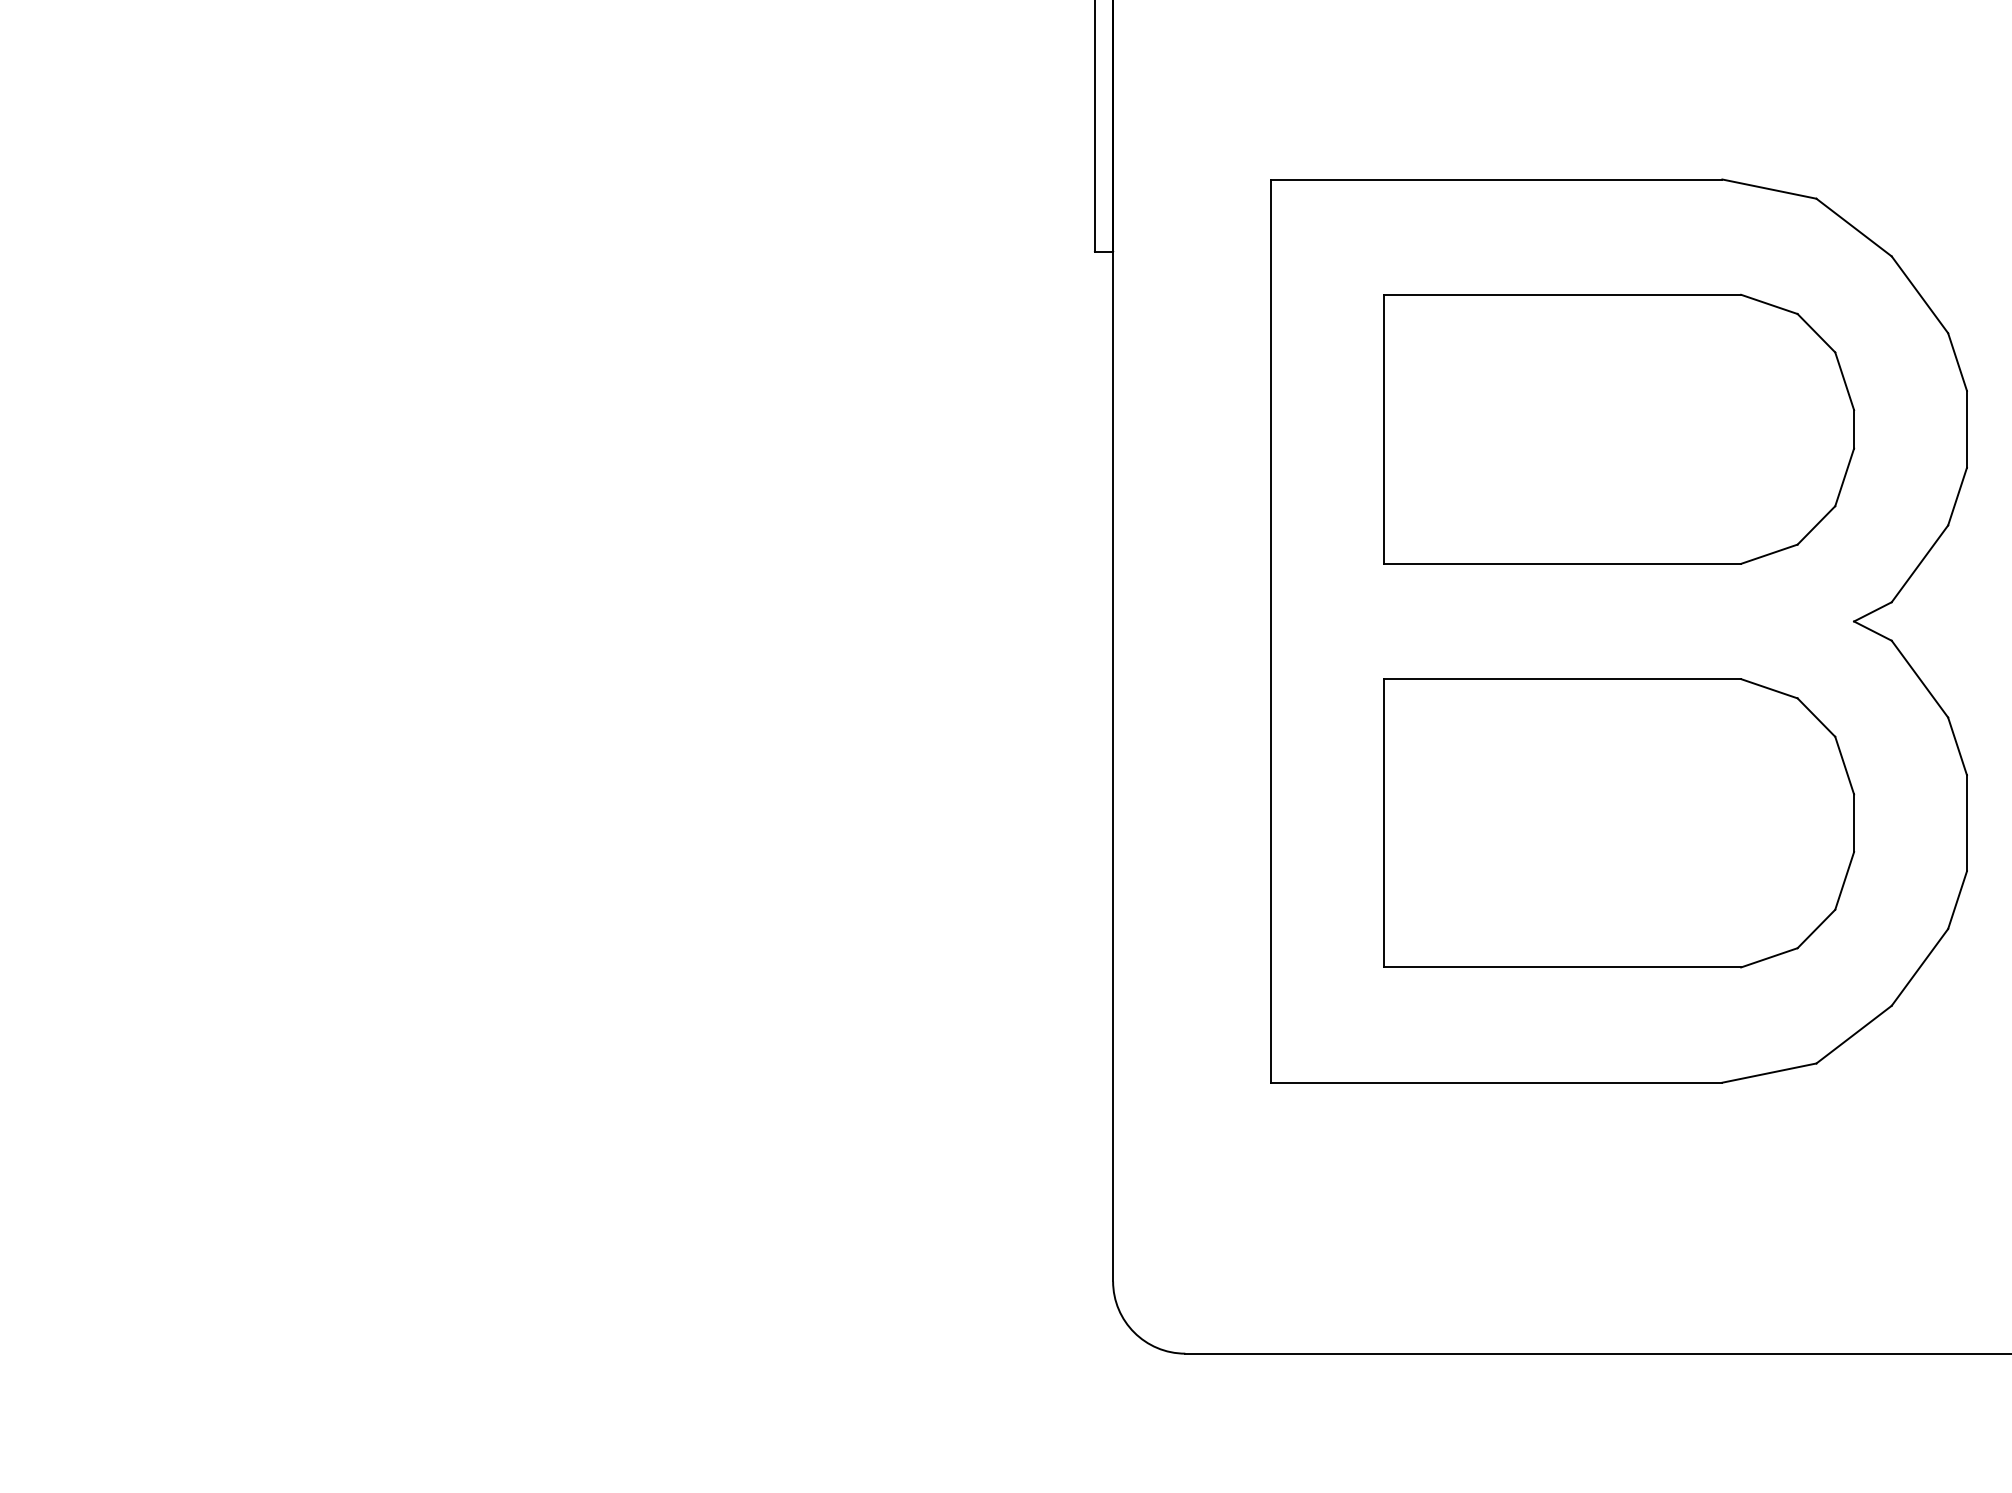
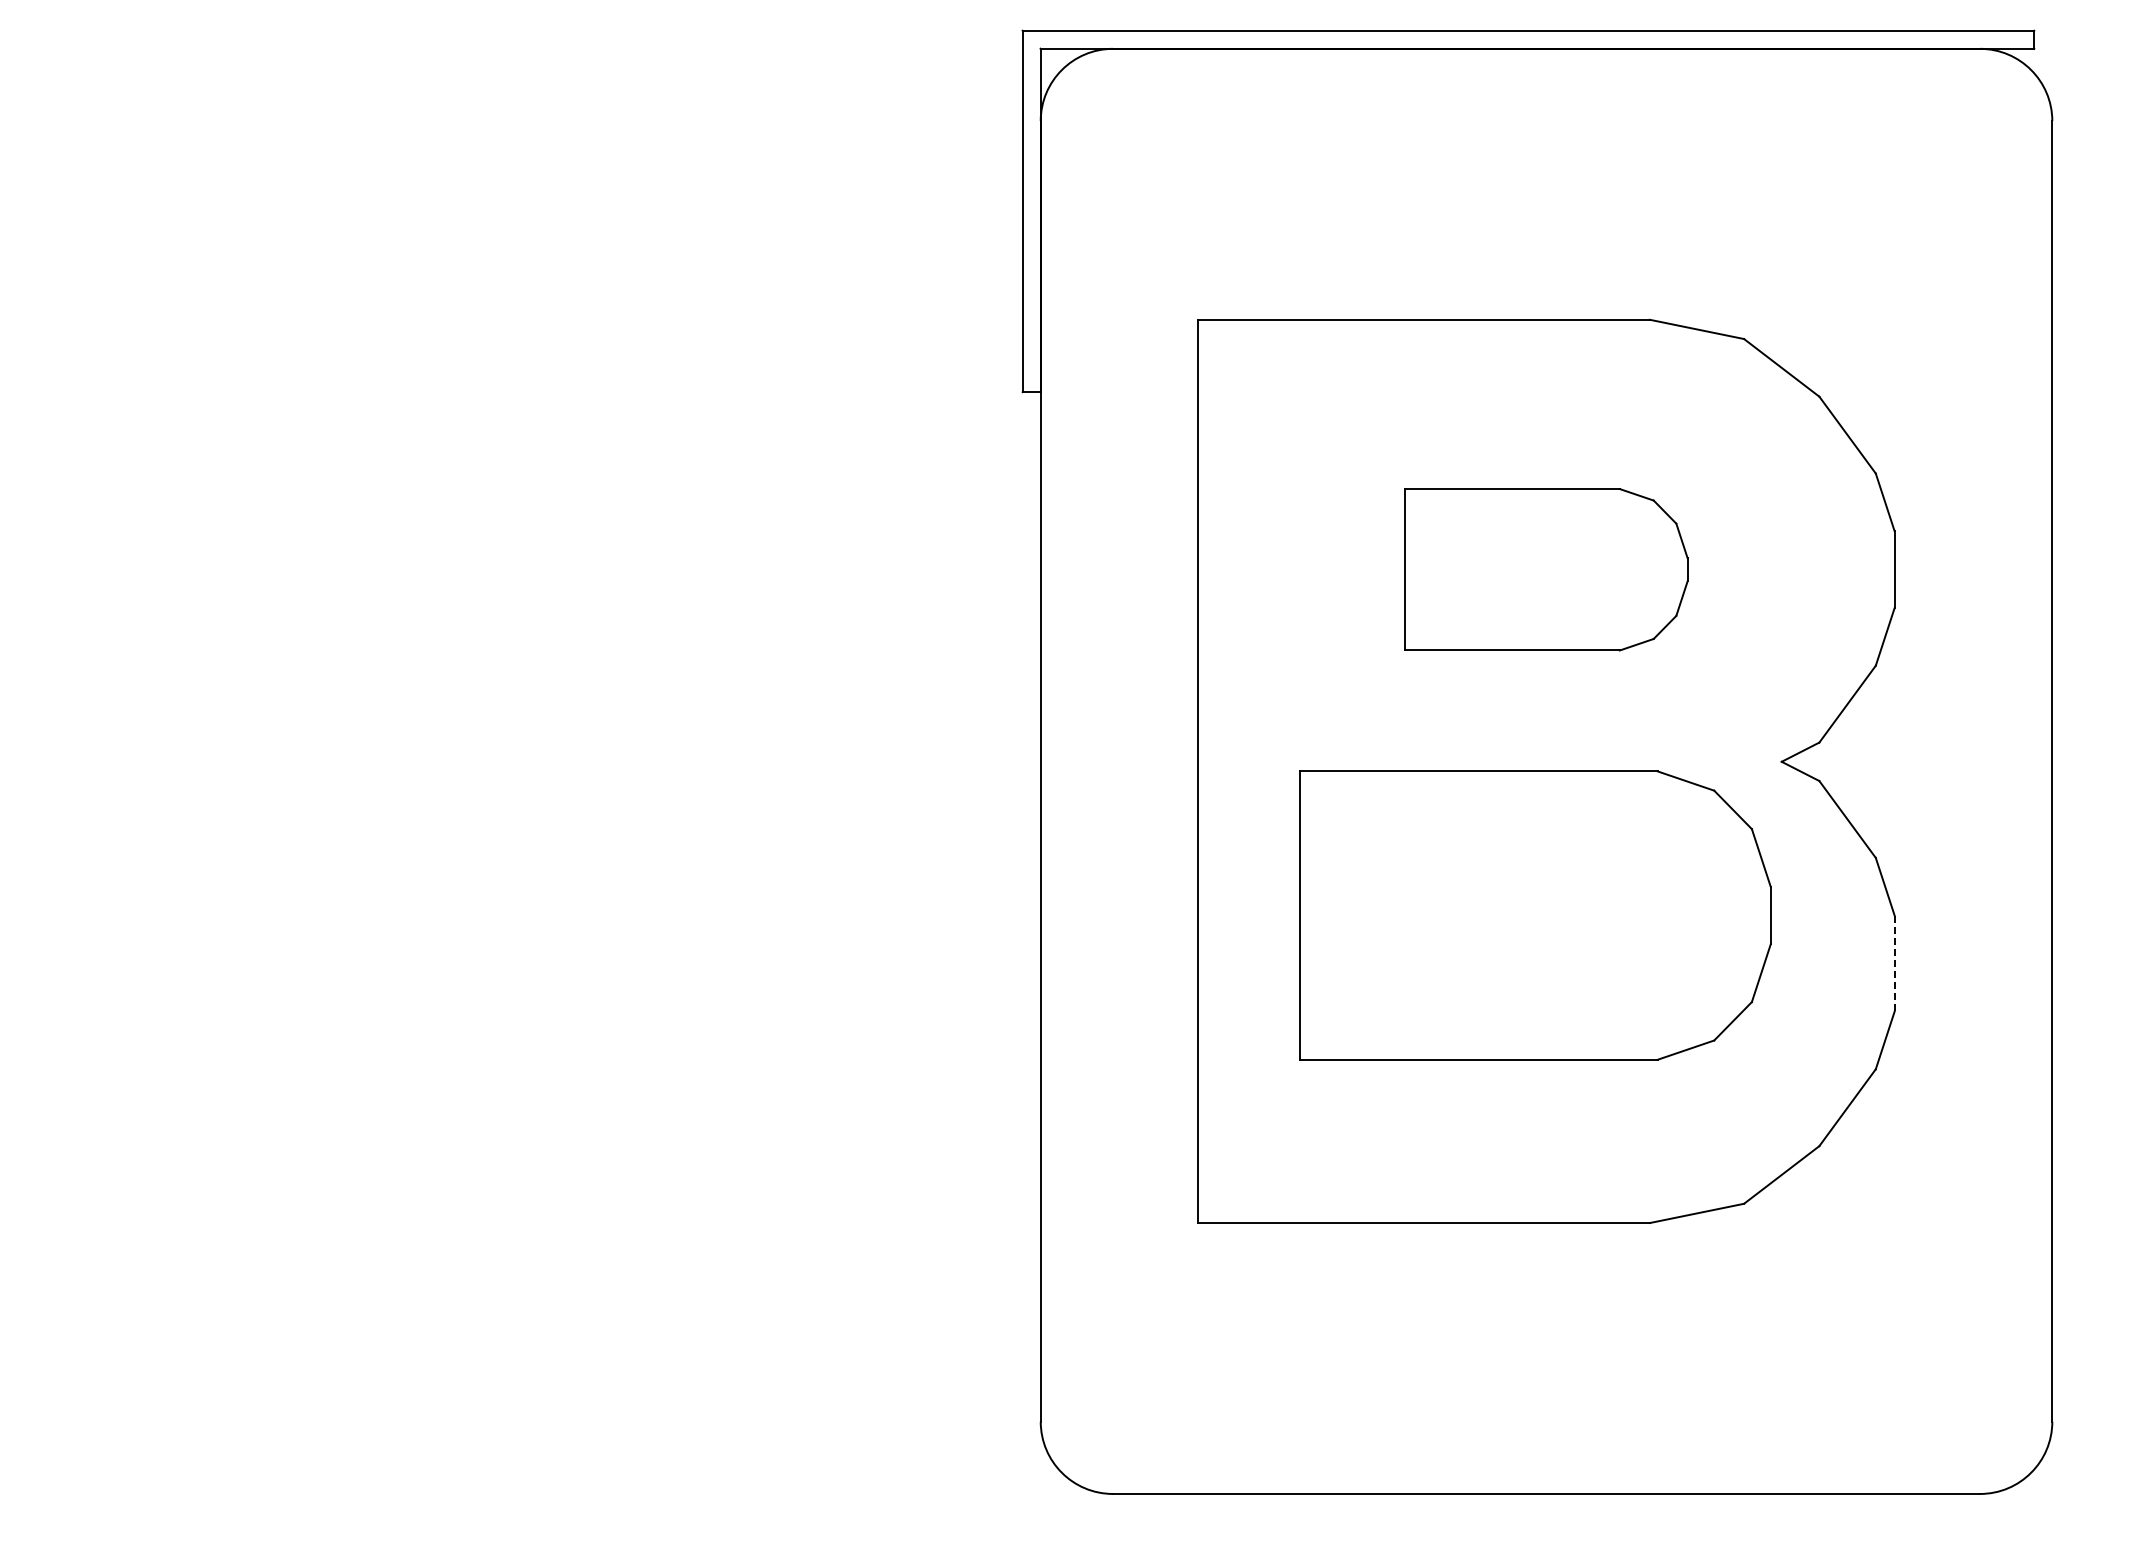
part: (1618, 429) -> (1546, 569), size x0.6
part: (1618, 823) -> (1535, 915), moved
line: (1966, 824) -> (1894, 964), solid -> dashed

